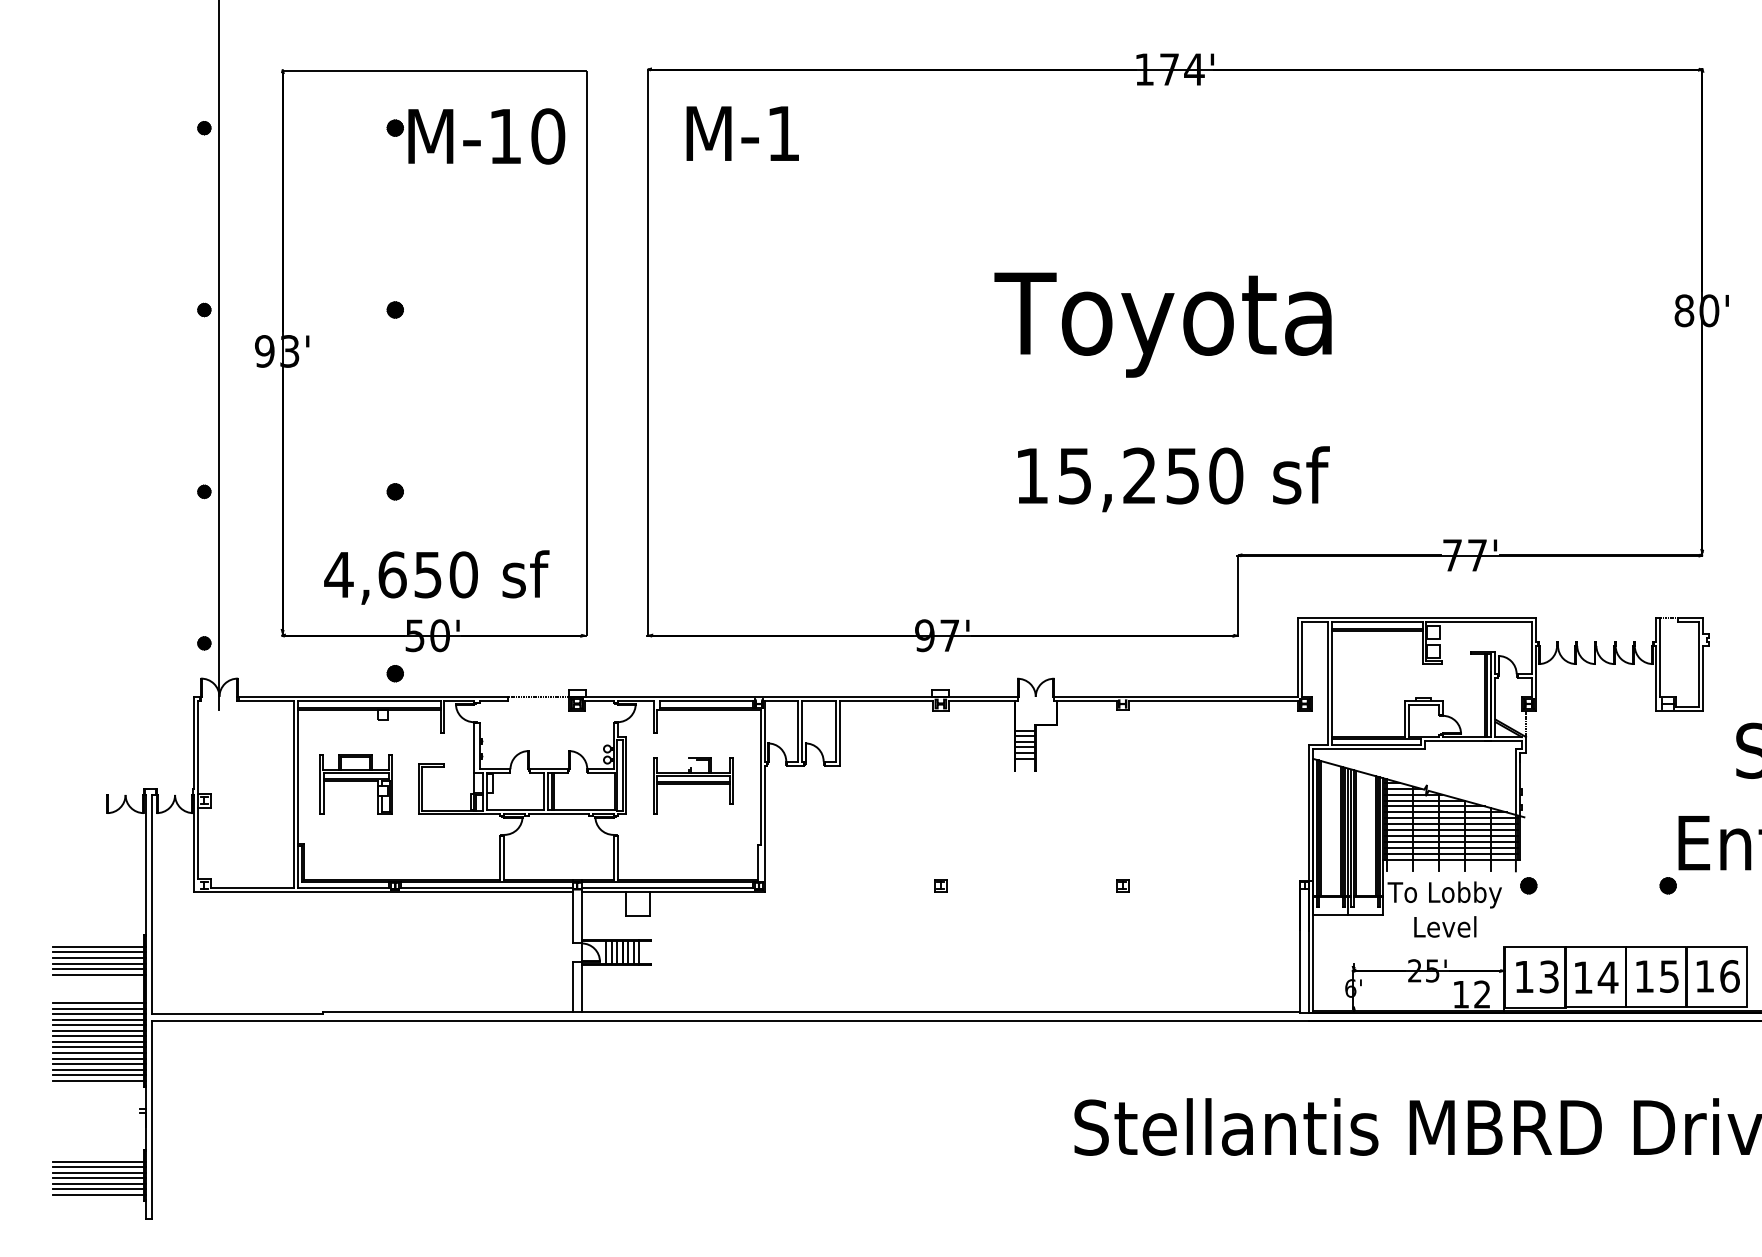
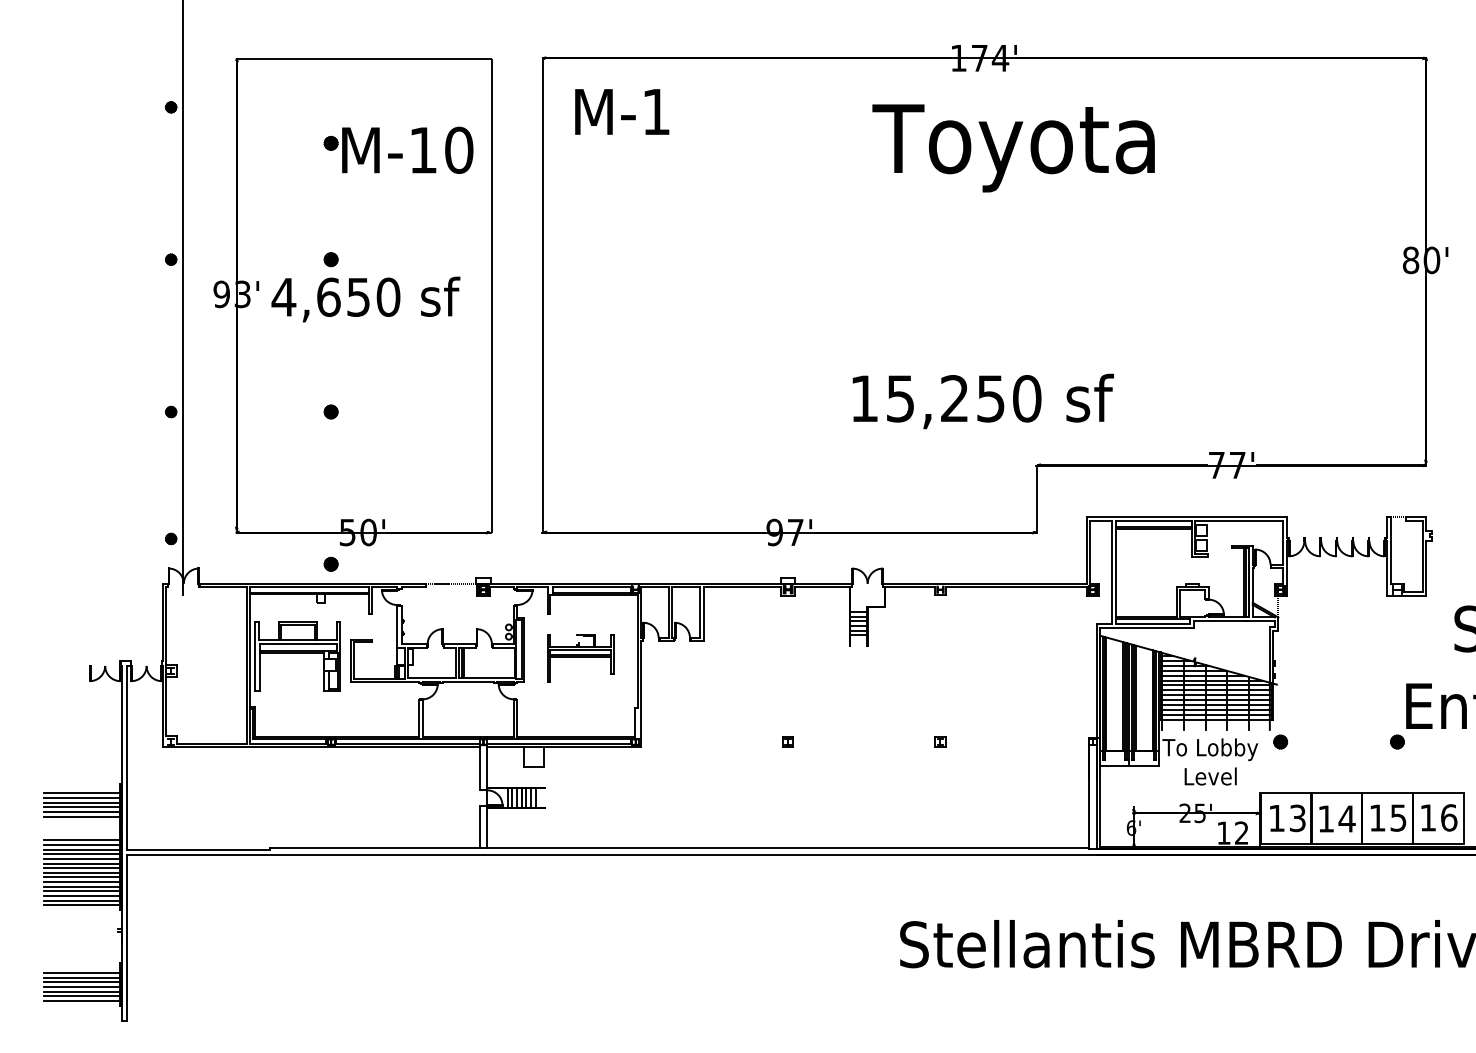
part: (475, 136) -> (398, 150), moved
text: (1162, 324) -> (1013, 147), moved
text: (436, 577) -> (365, 299), moved
part: (355, 784) -> (297, 657), size x1.4

